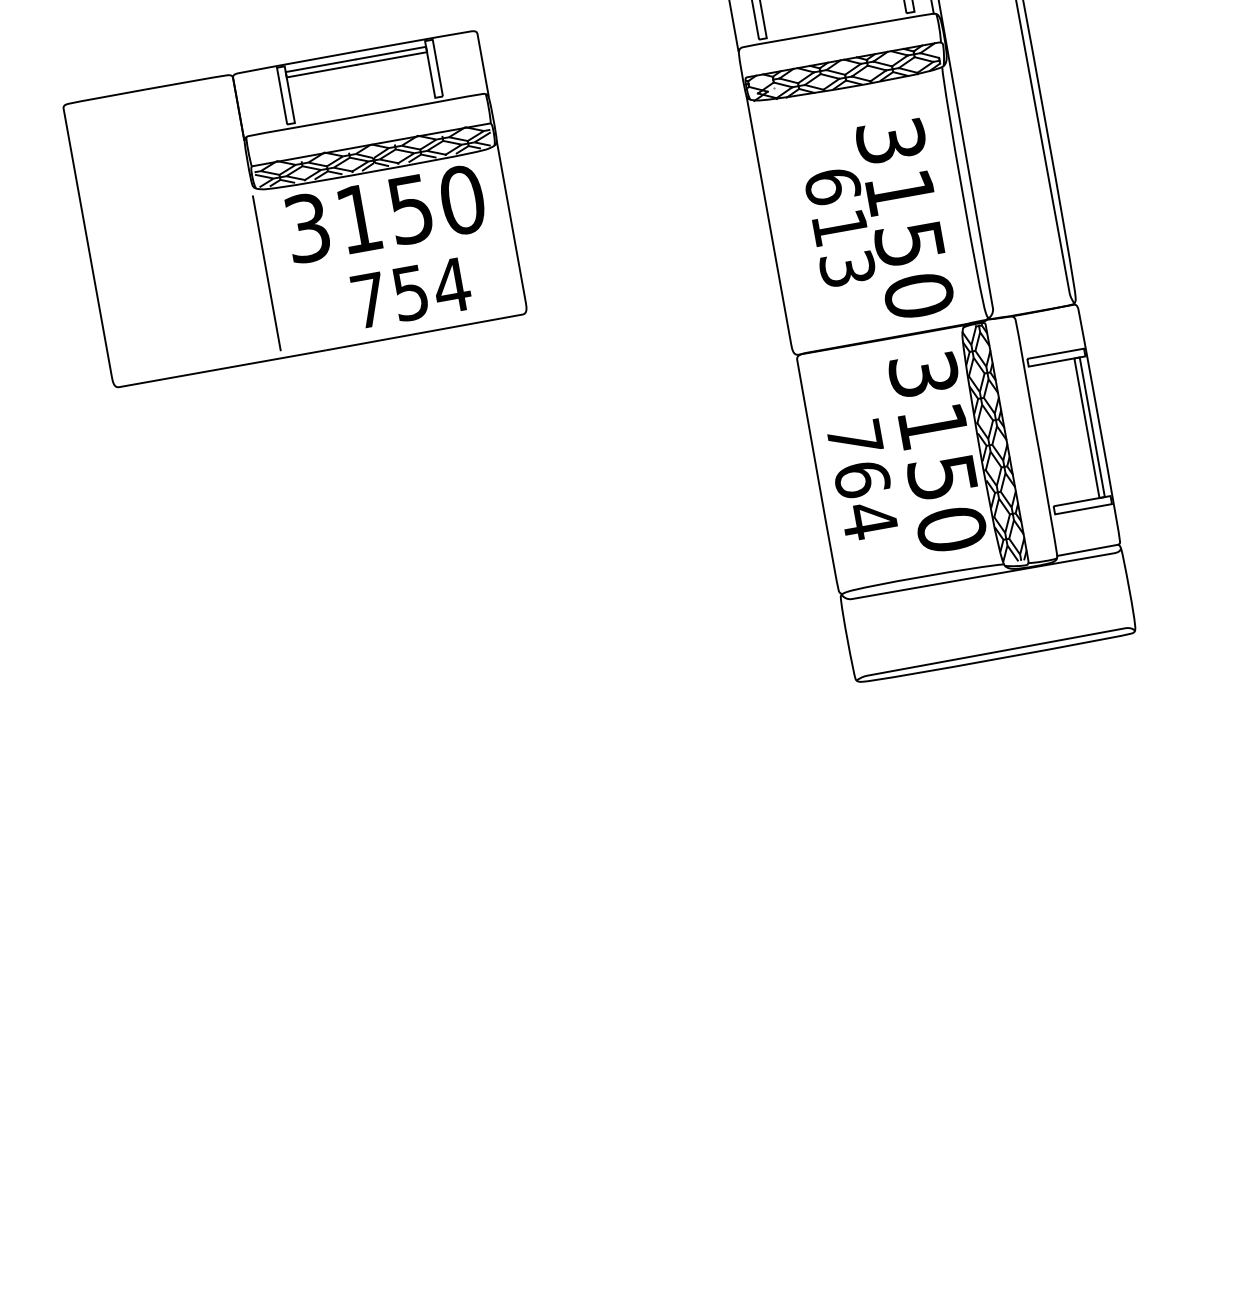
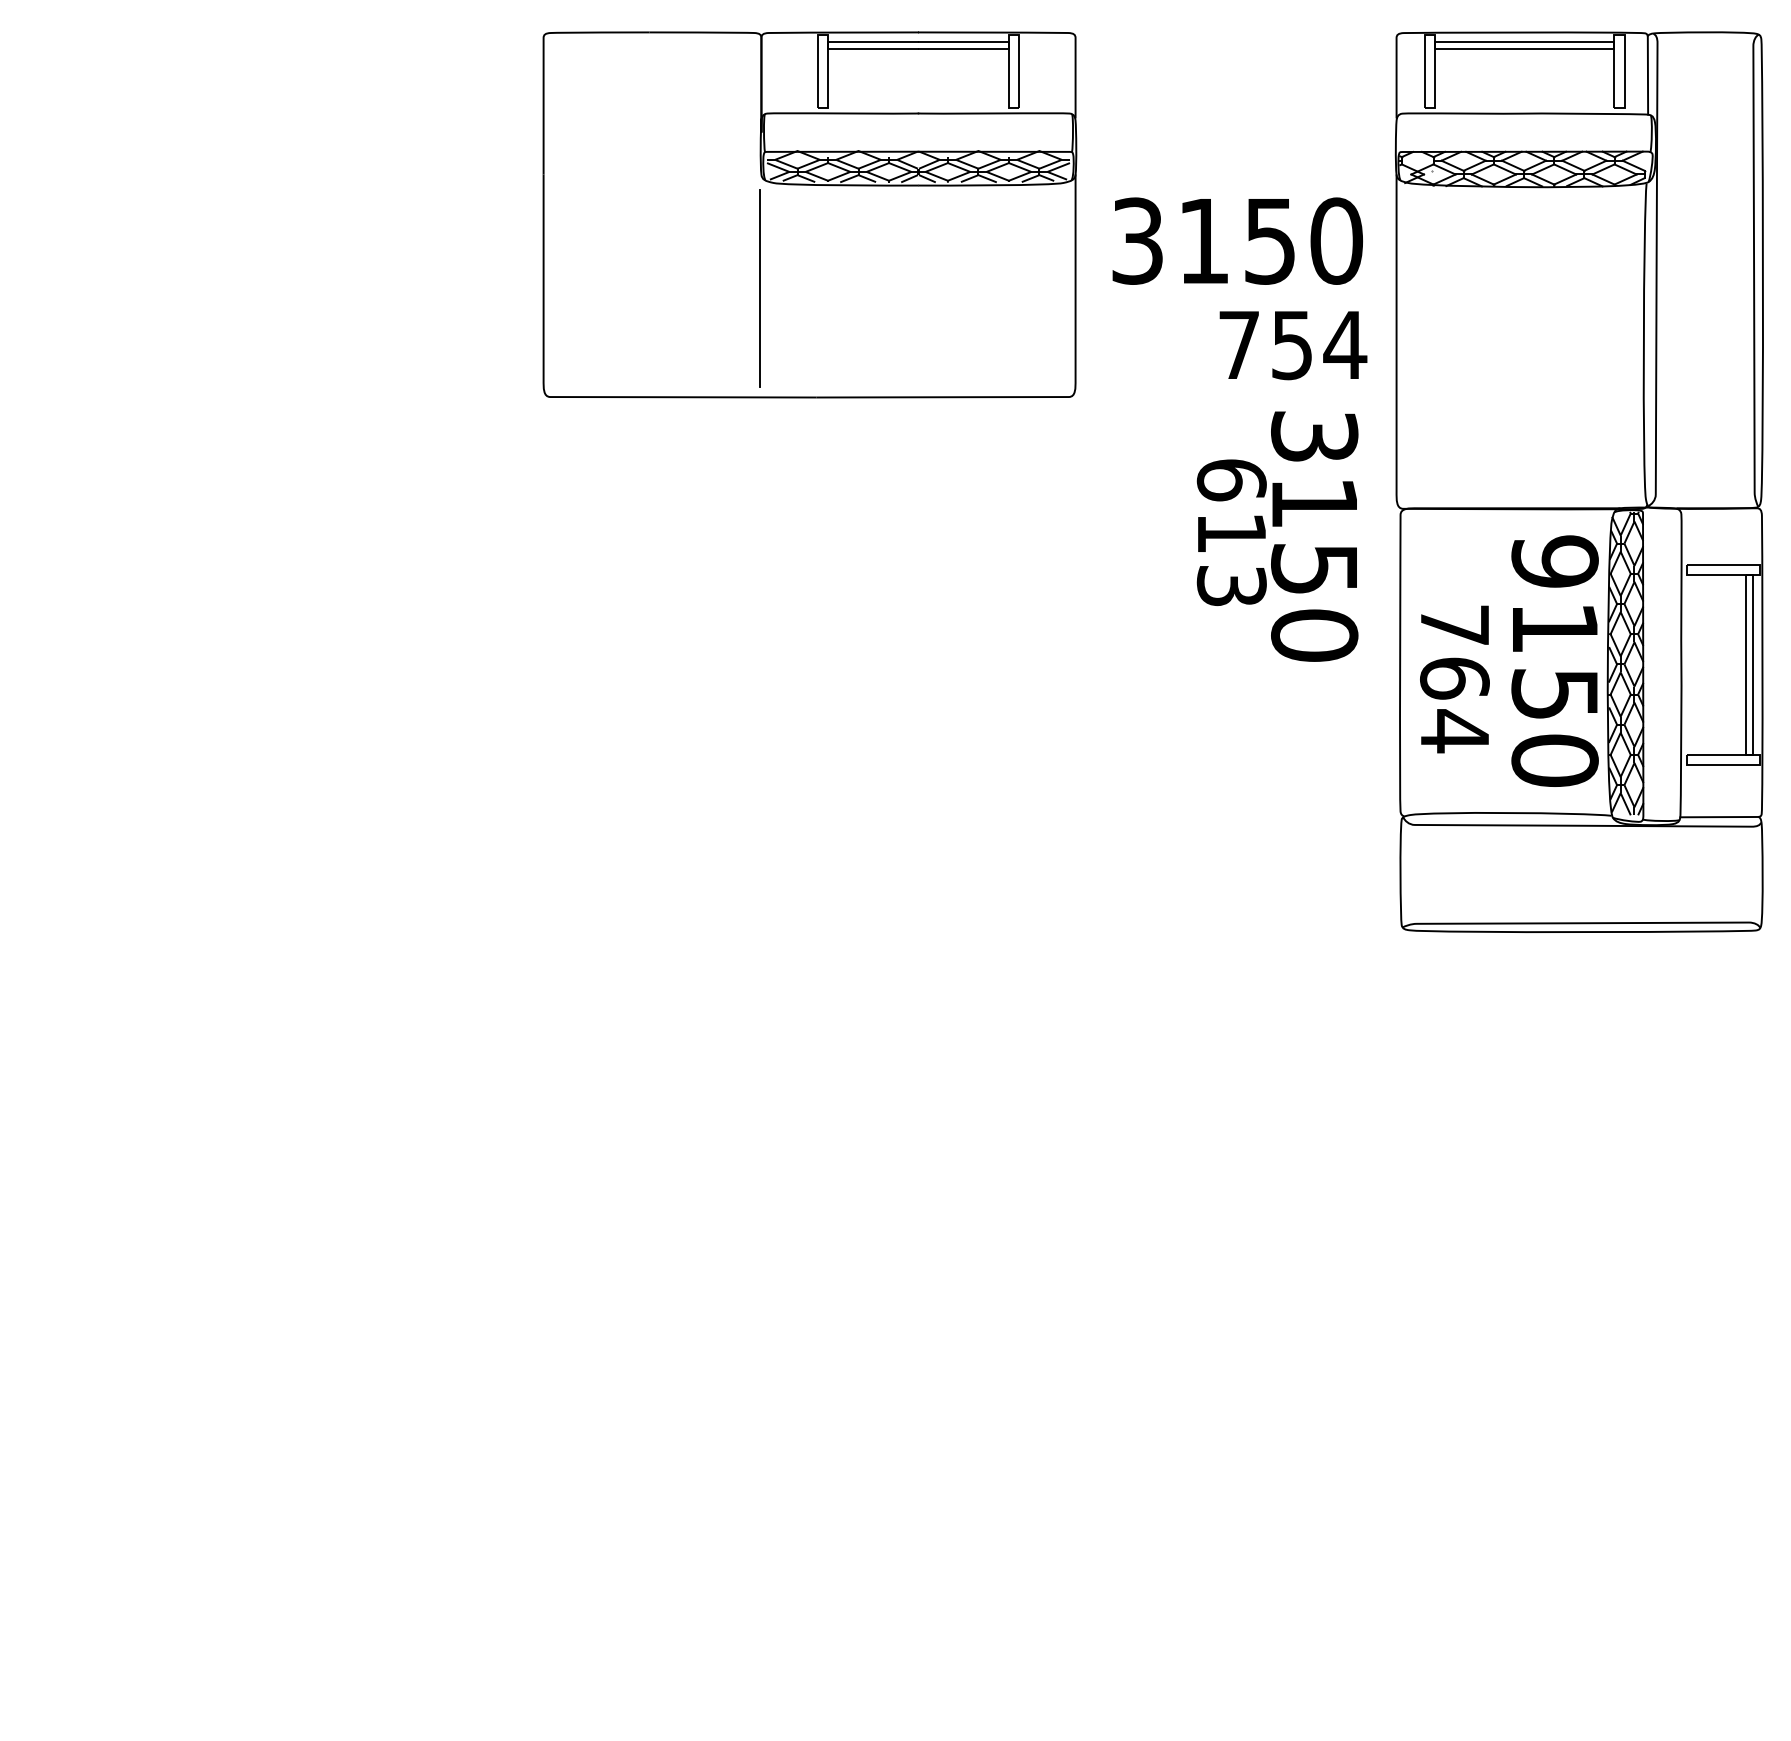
text: (385, 213) -> (1237, 240), moved
text: (876, 223) -> (1277, 536), moved
text: (411, 293) -> (1293, 345), moved
text: (923, 374) -> (1554, 561), 3150 -> 9150

